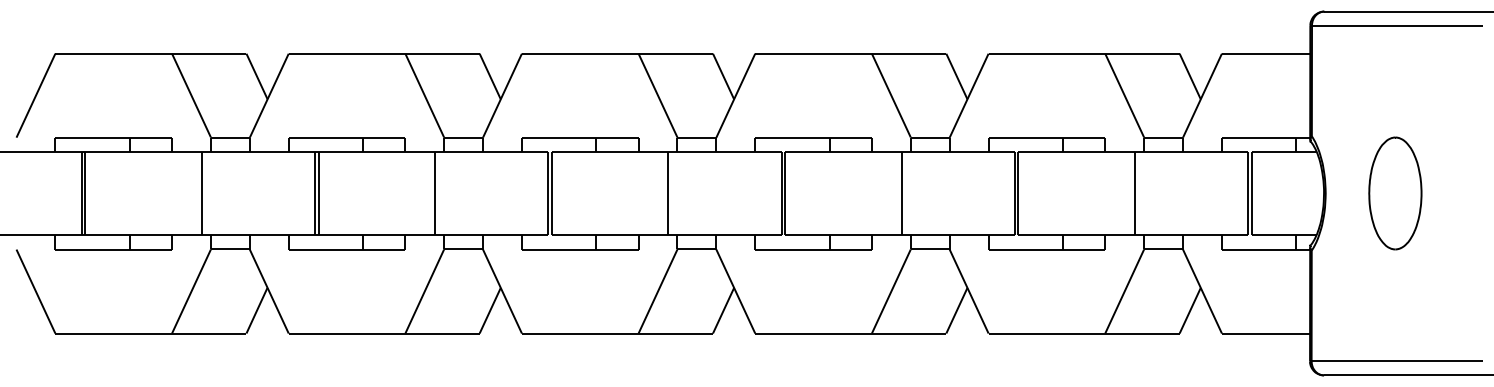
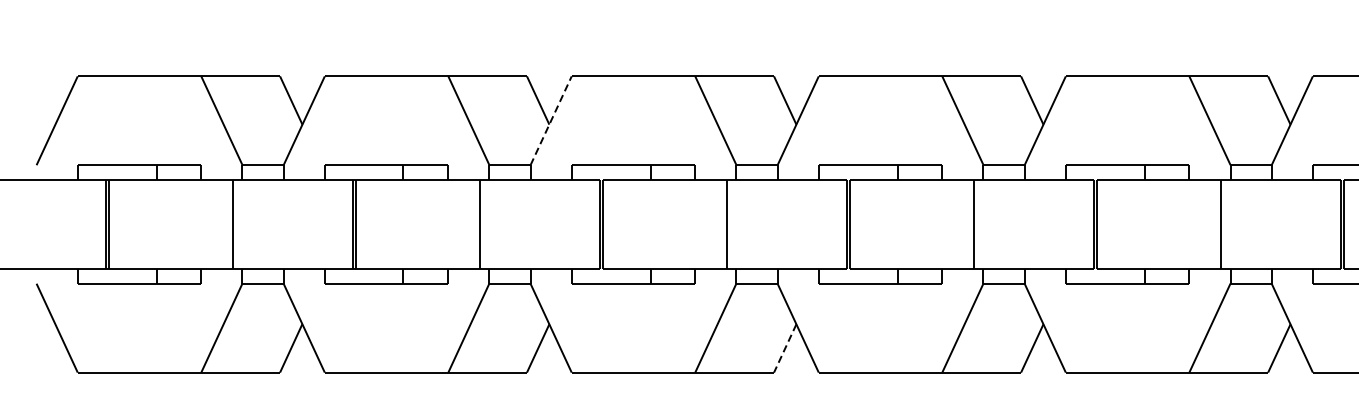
line: (502, 95) -> (551, 120), solid -> dashed
line: (723, 311) -> (785, 349), solid -> dashed

